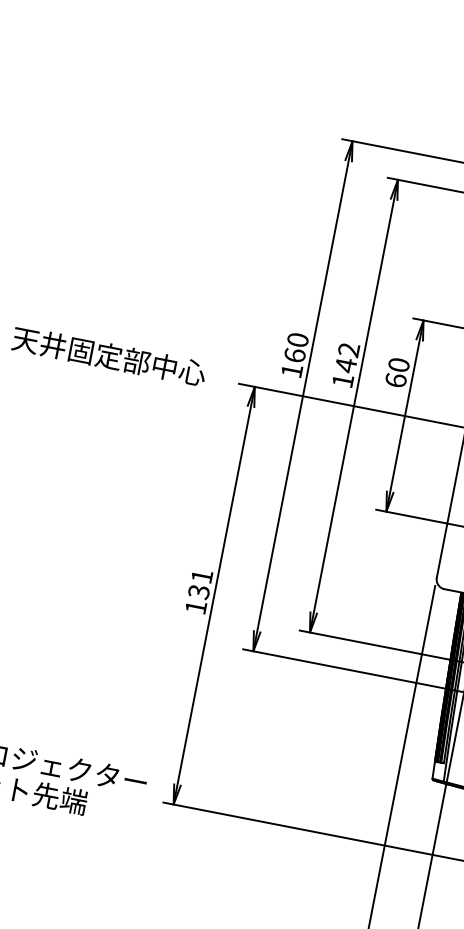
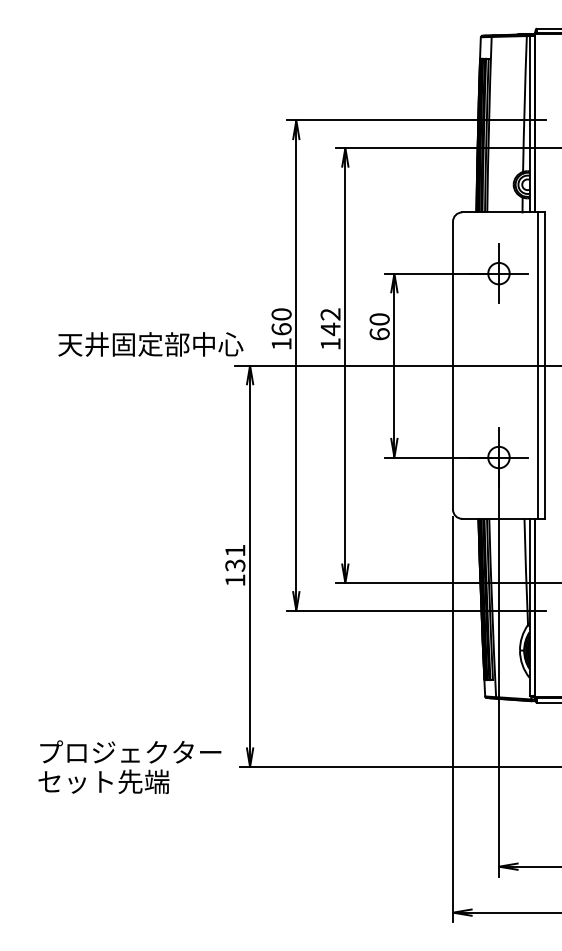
text: (108, 356) -> (150, 344), moved

